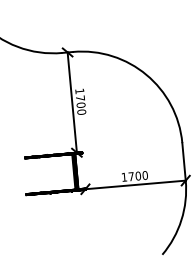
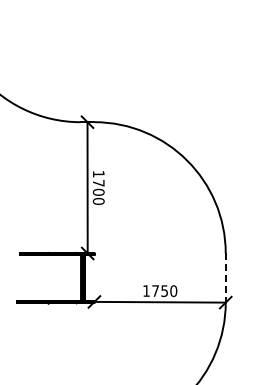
line: (183, 162) -> (225, 278), solid -> dashed
text: (138, 175) -> (164, 290), 1700 -> 1750

